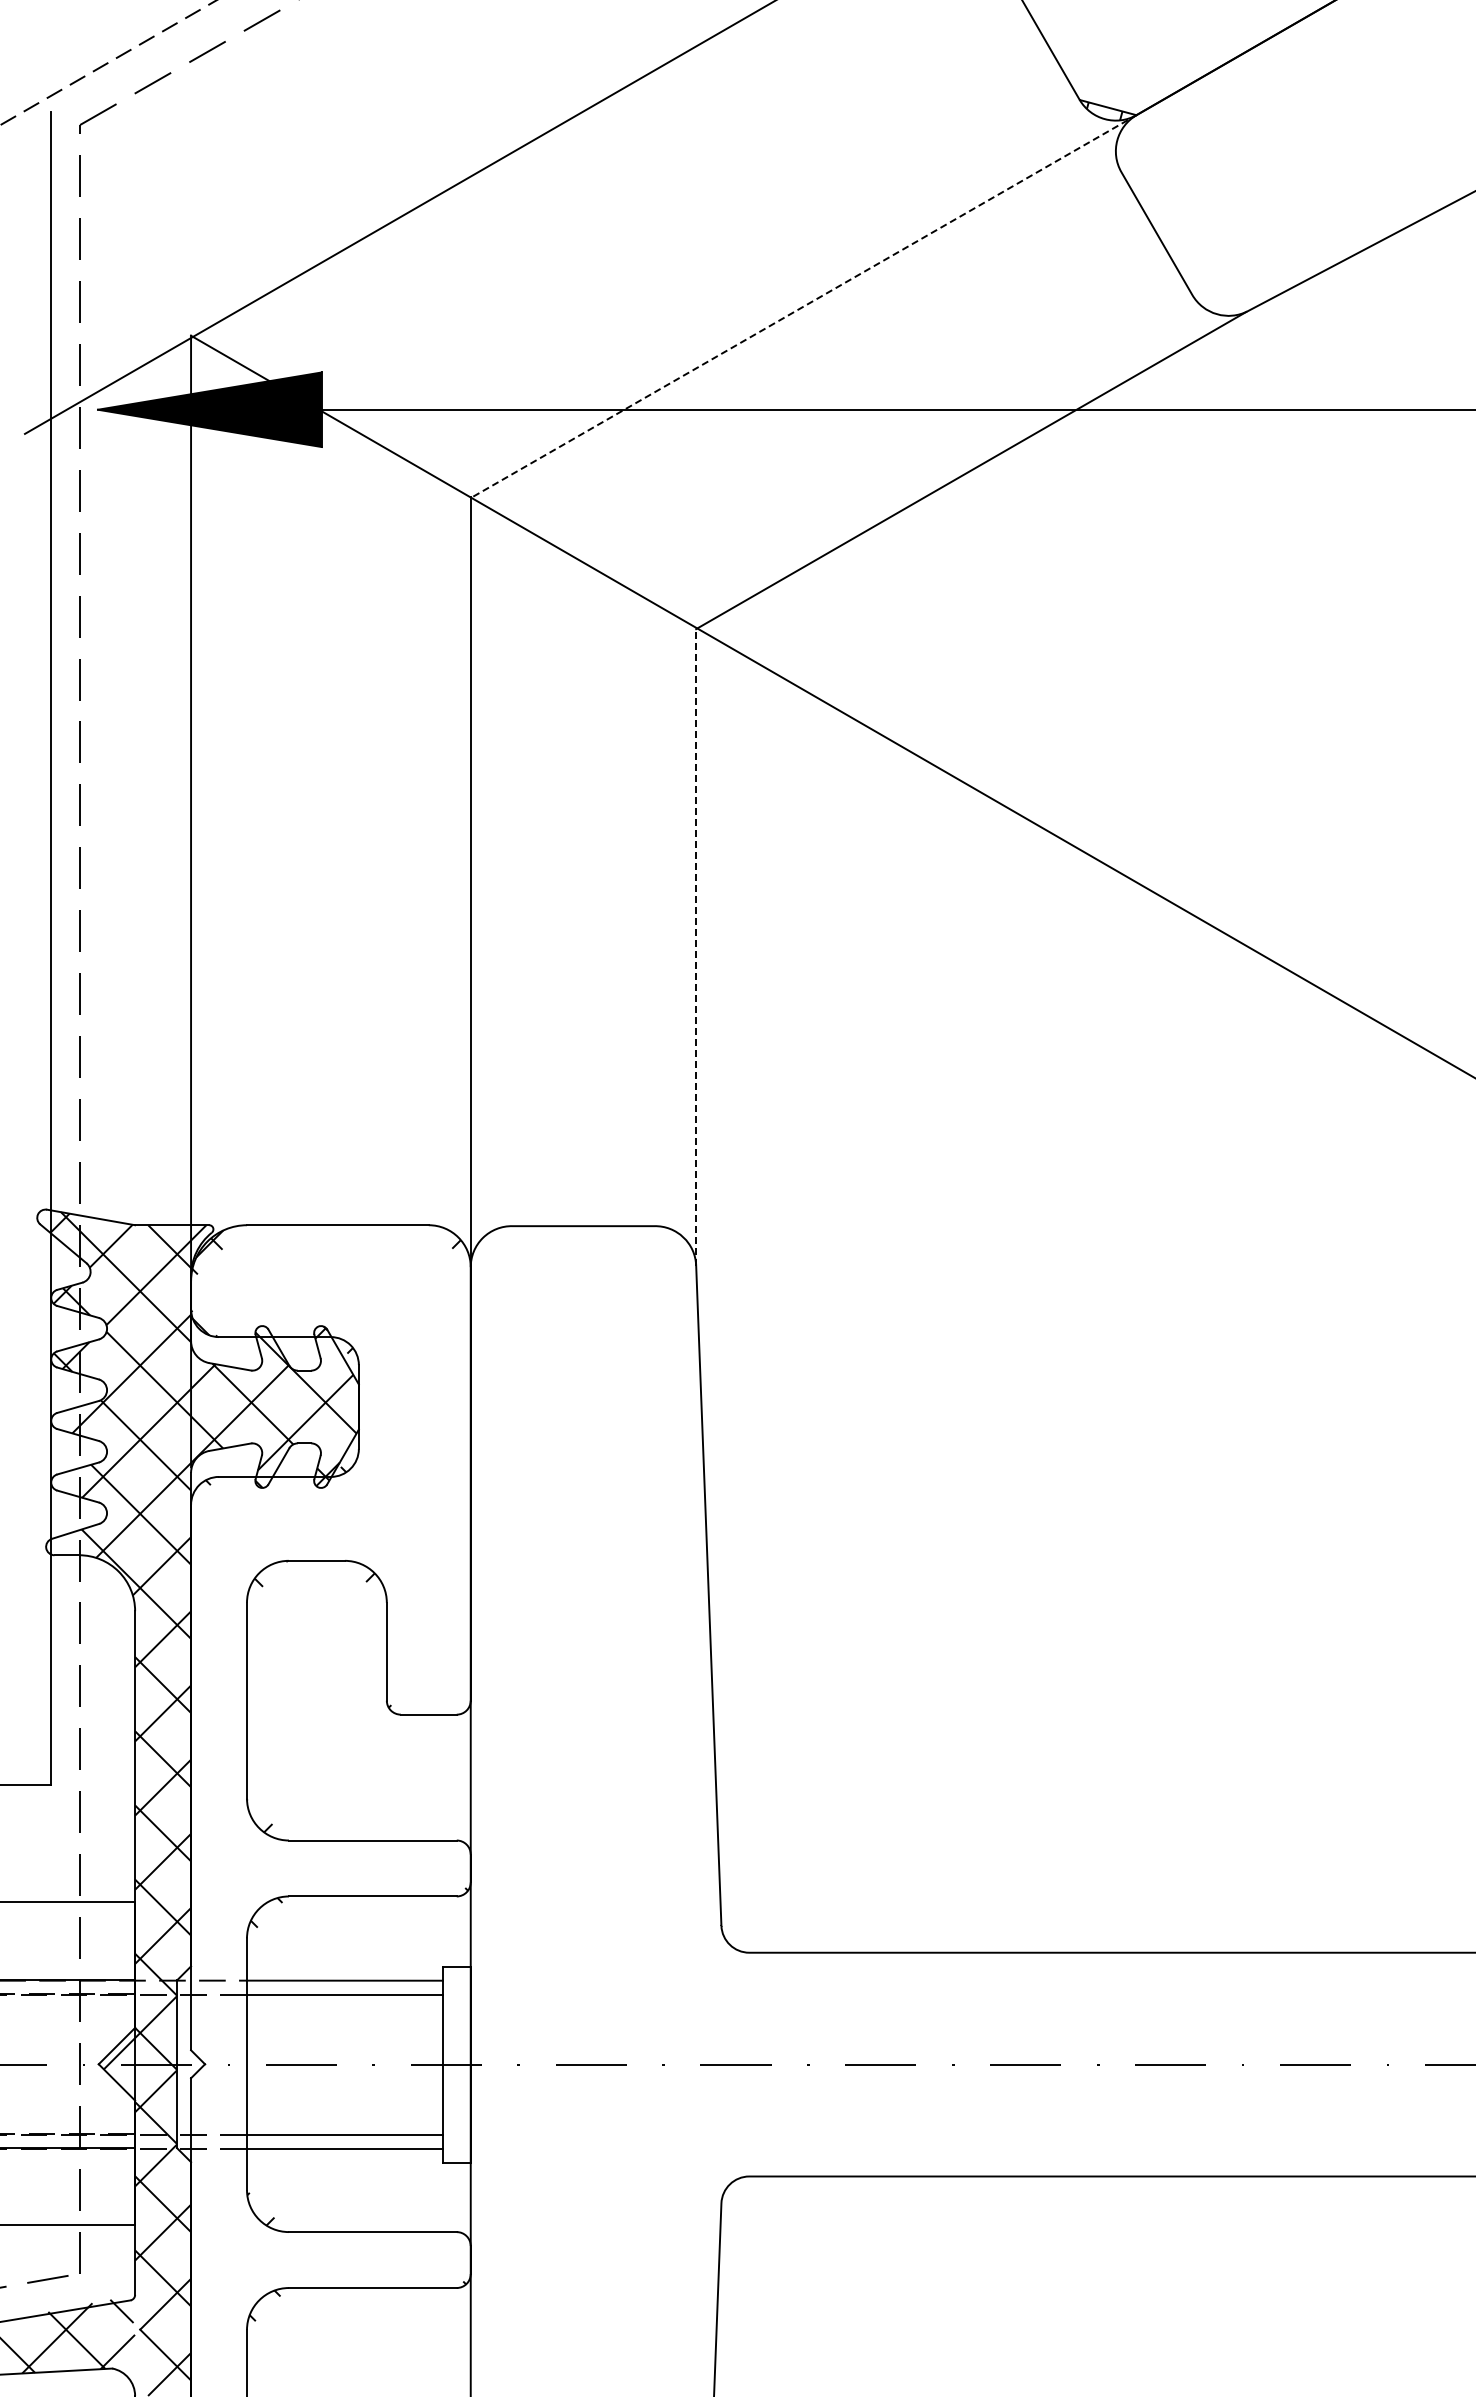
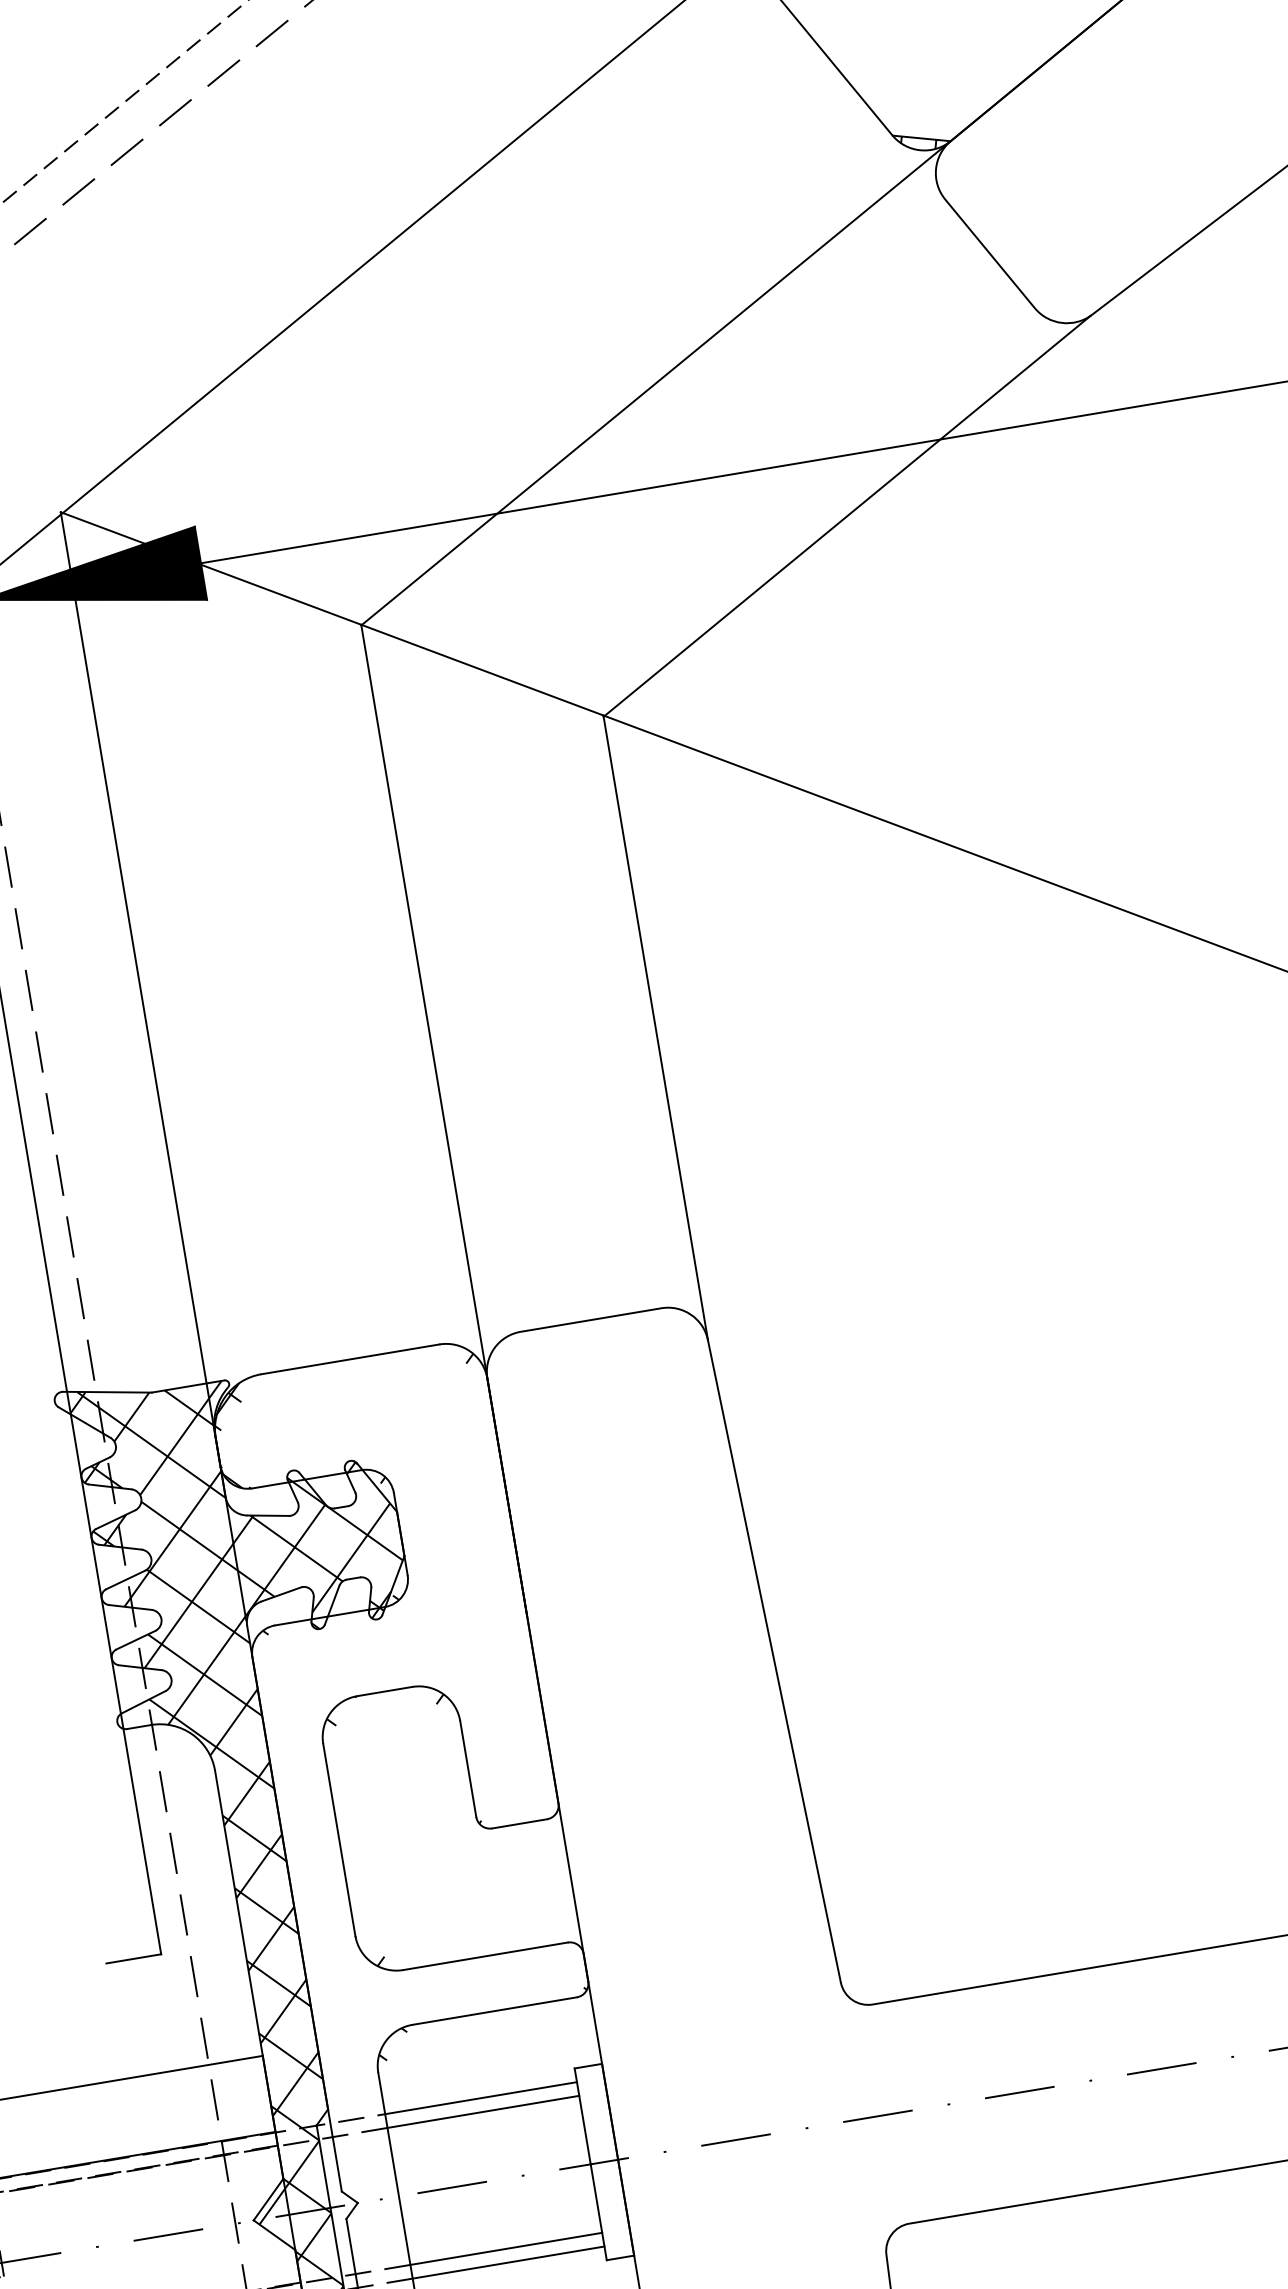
line: (803, 306) -> (655, 383), dashed -> solid
line: (696, 946) -> (655, 1027), dashed -> solid

